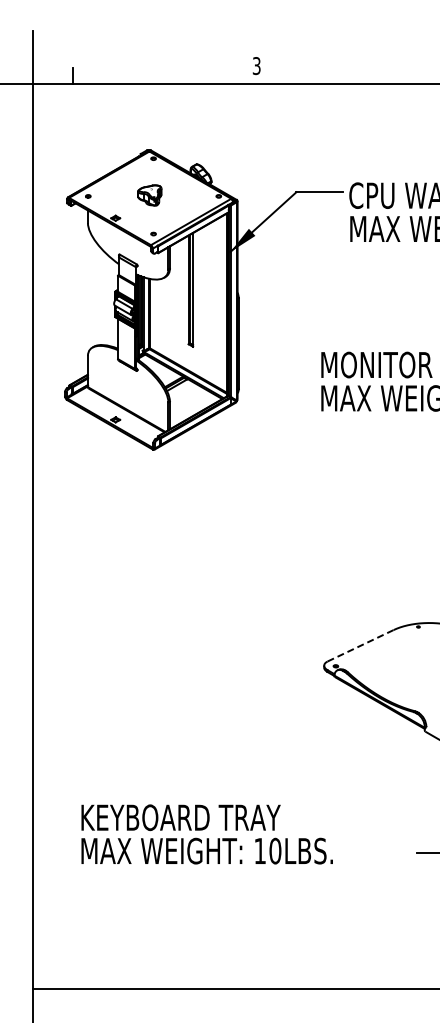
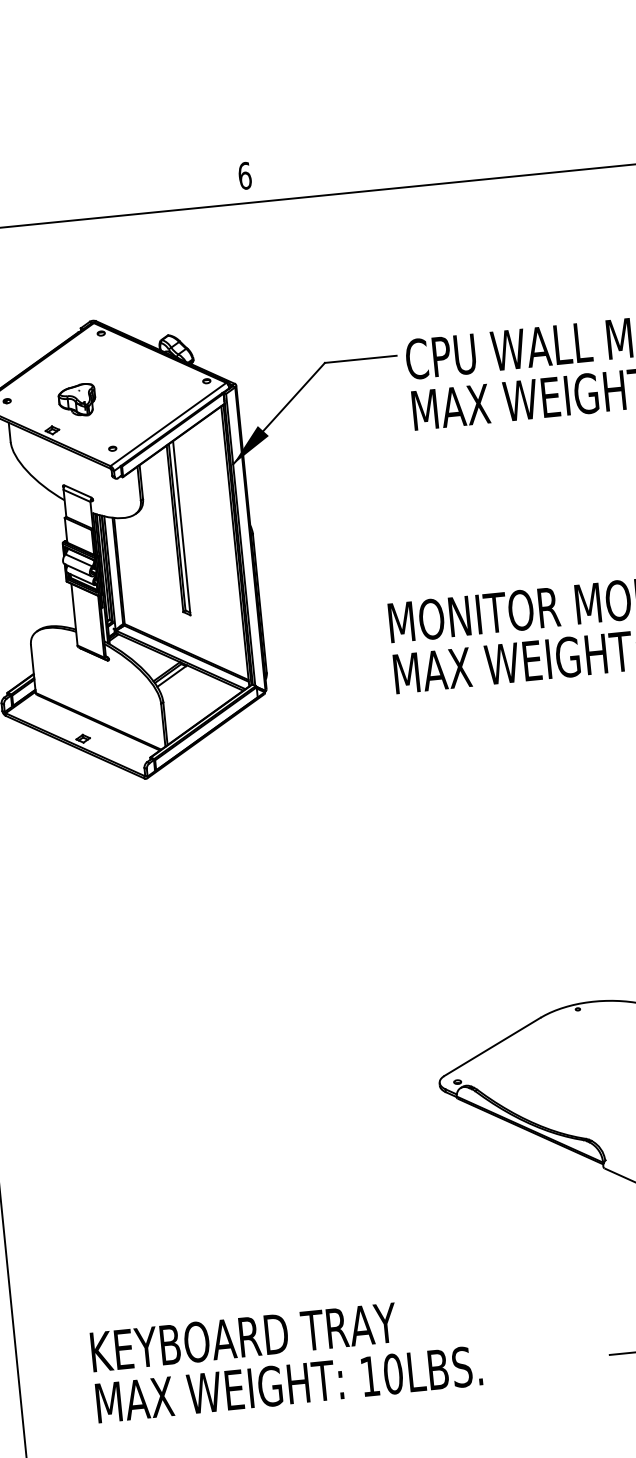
text: (256, 66) -> (244, 176), 3 -> 6
part: (149, 195) -> (76, 400), moved
line: (360, 645) -> (492, 1046), dashed -> solid

